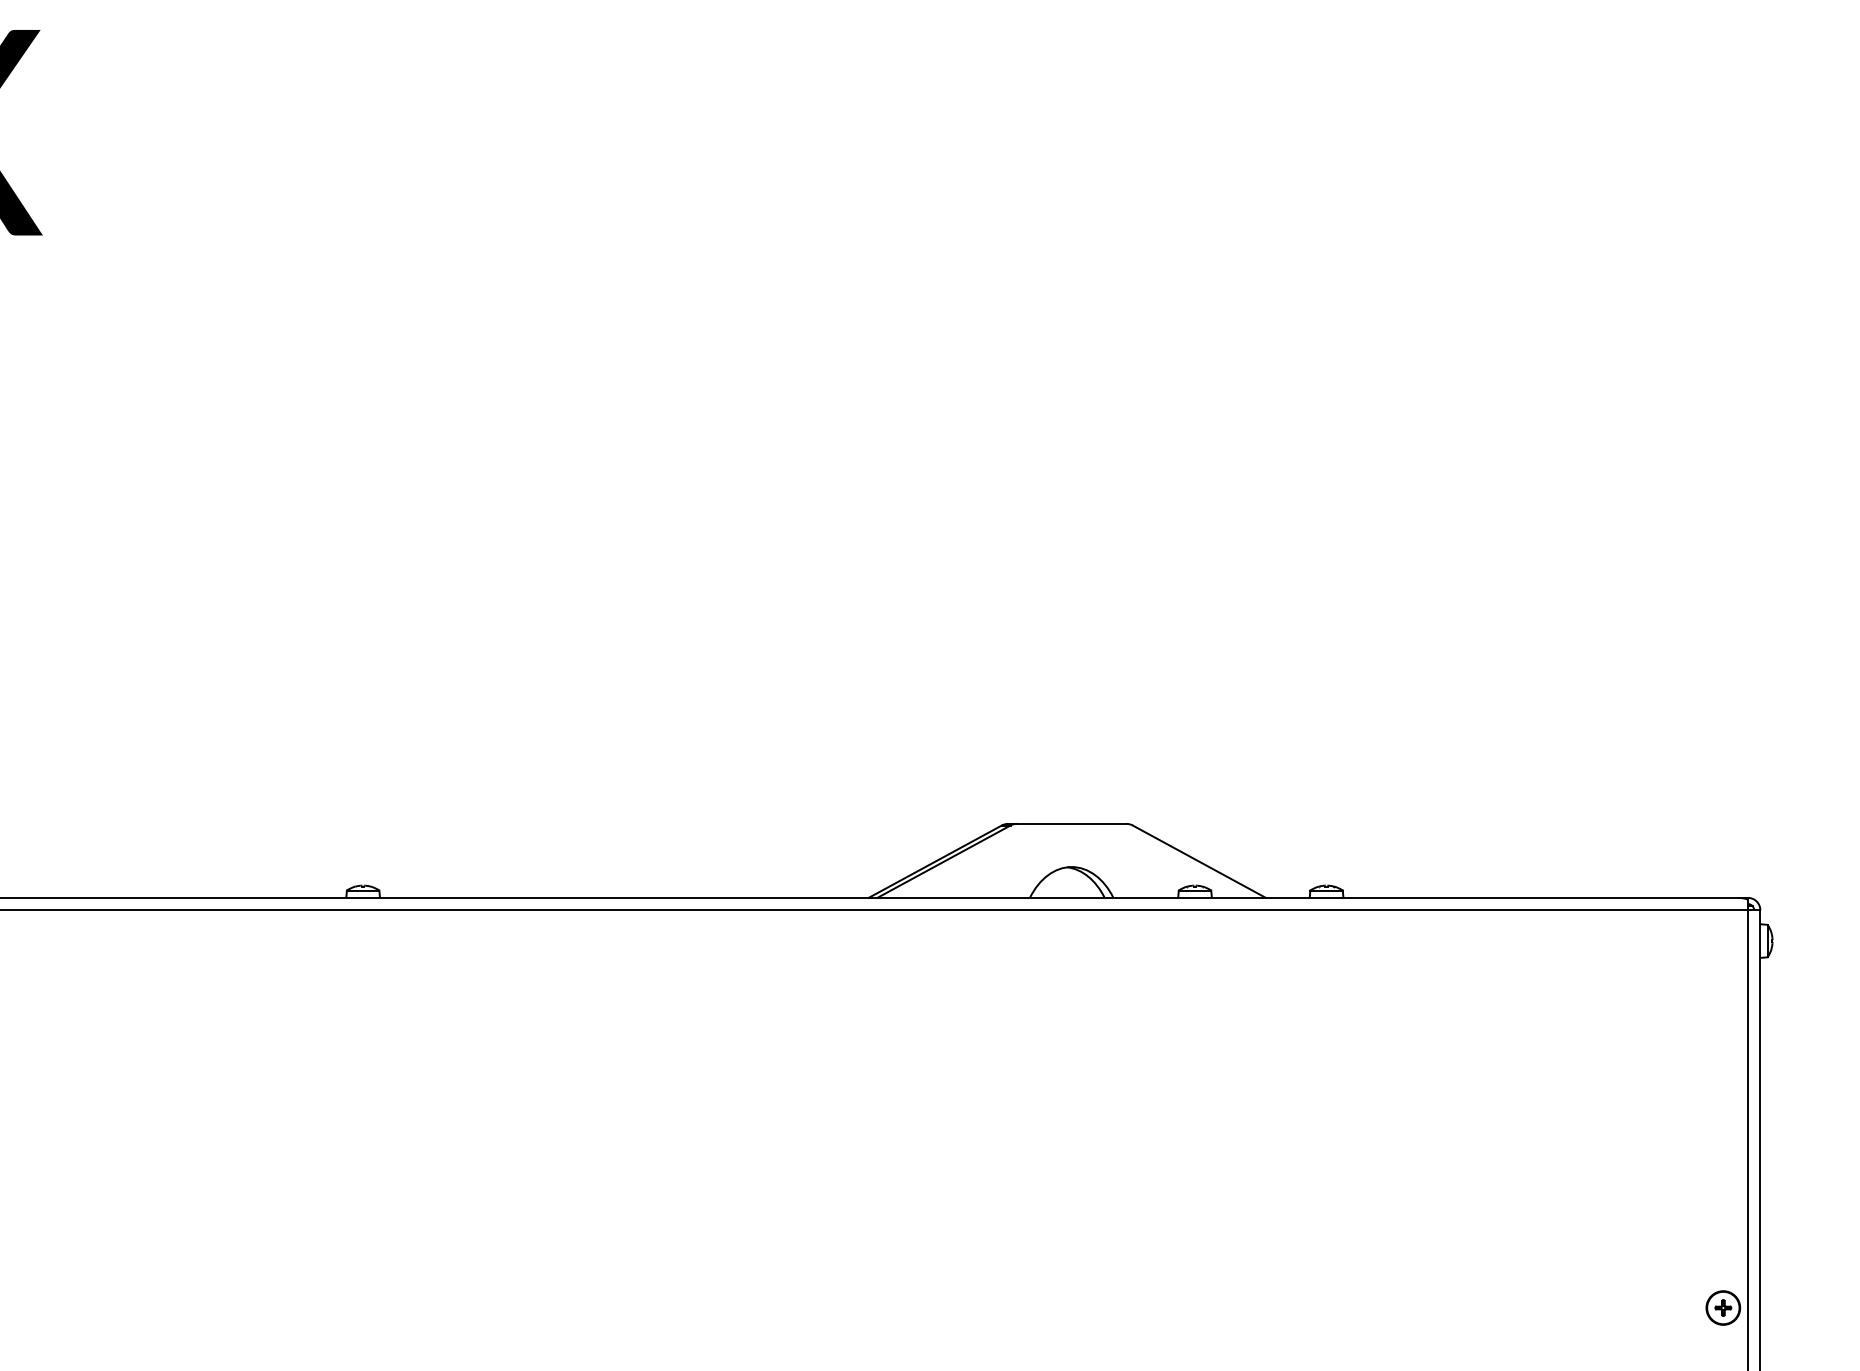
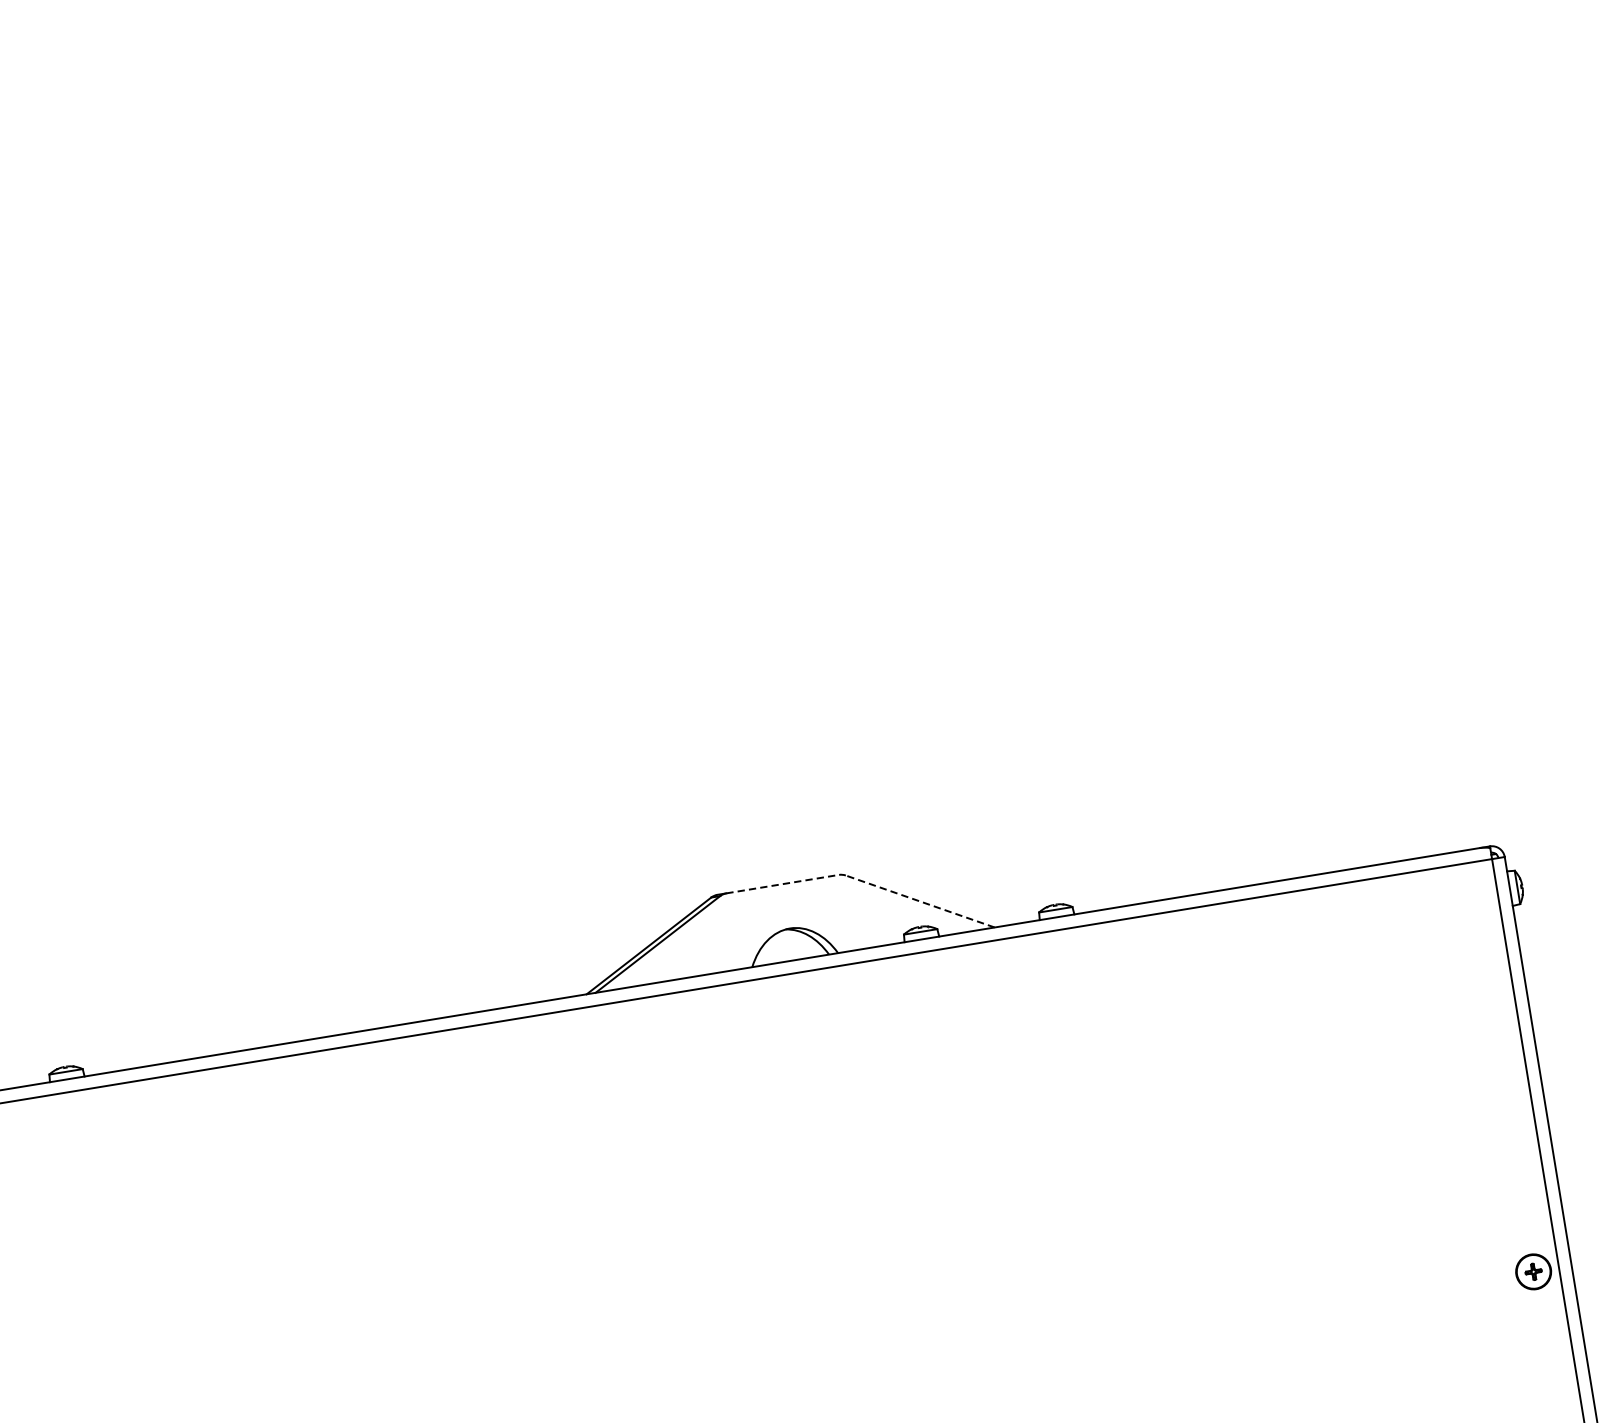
line: (1071, 823) -> (782, 883), solid -> dashed
line: (1199, 861) -> (920, 901), solid -> dashed

